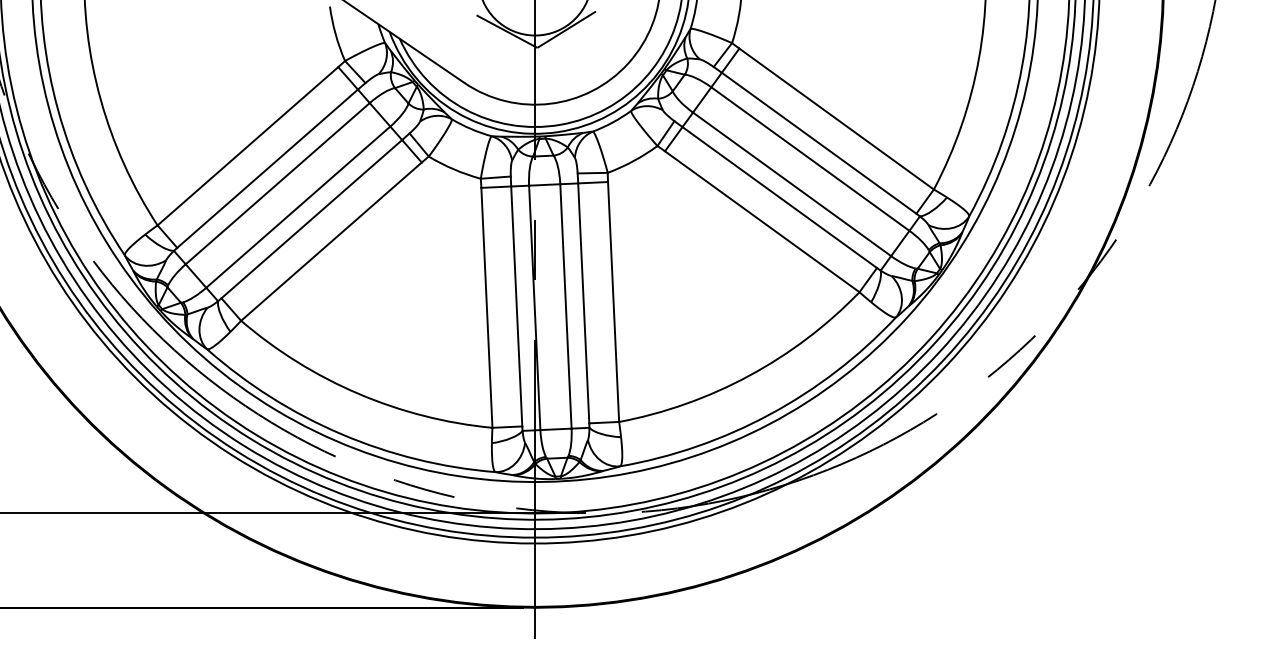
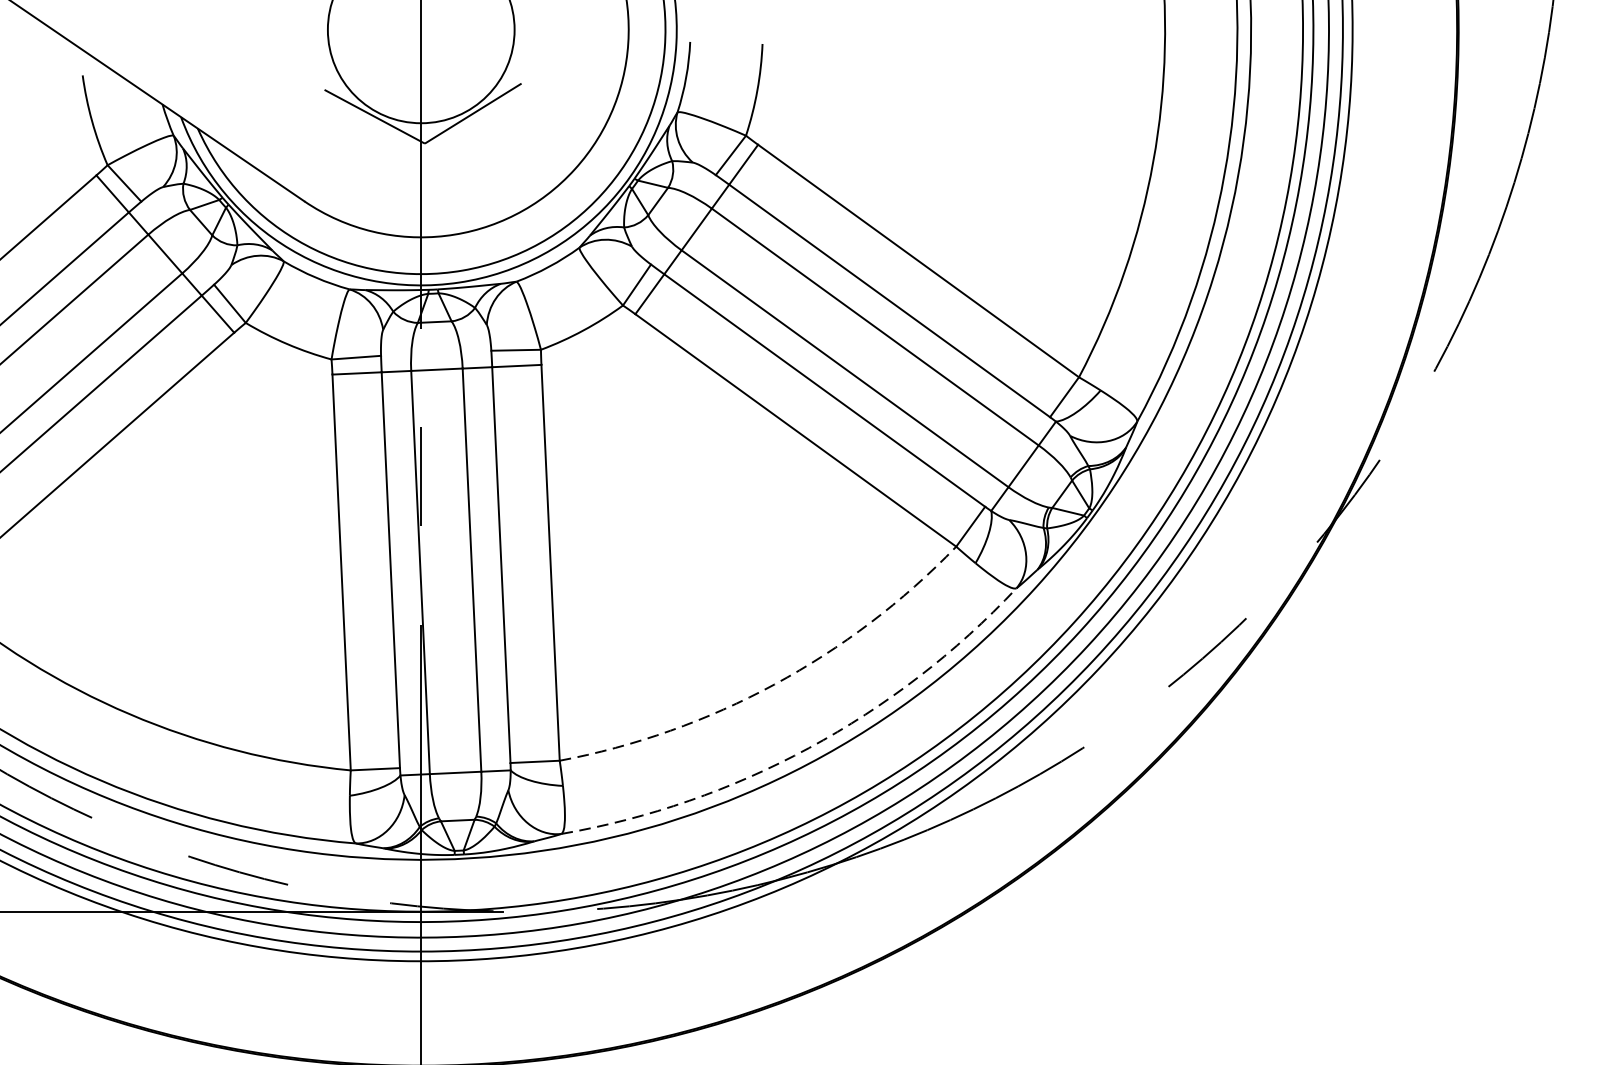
arc: (749, 375) -> (774, 684), solid -> dashed
arc: (770, 414) -> (809, 748), solid -> dashed

